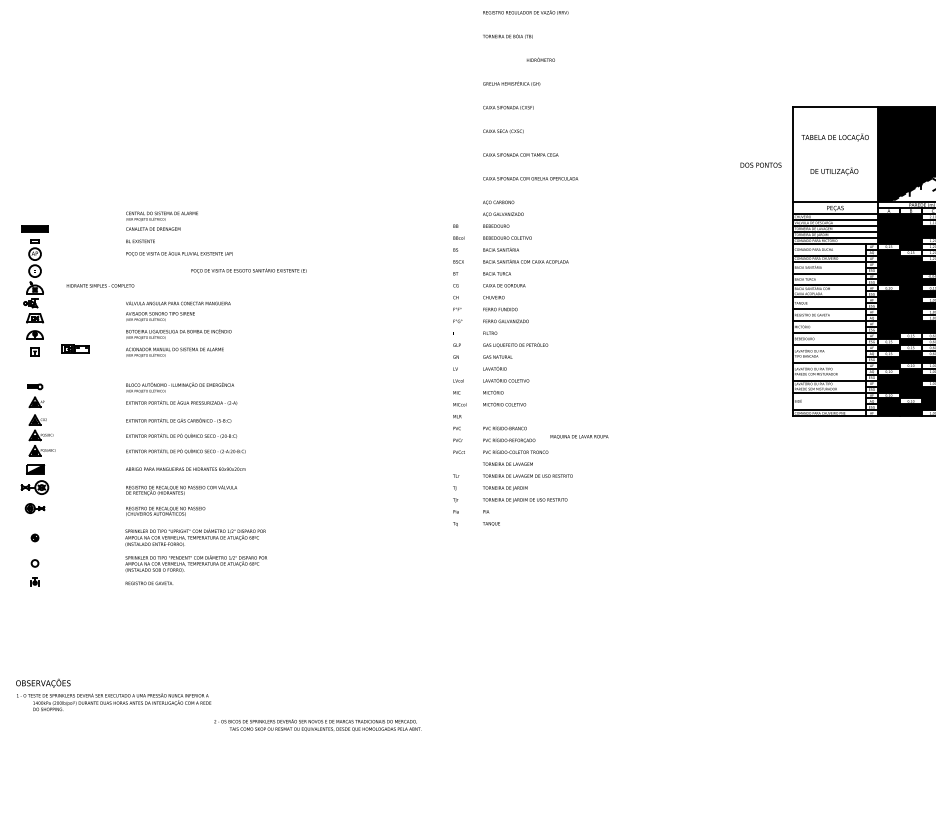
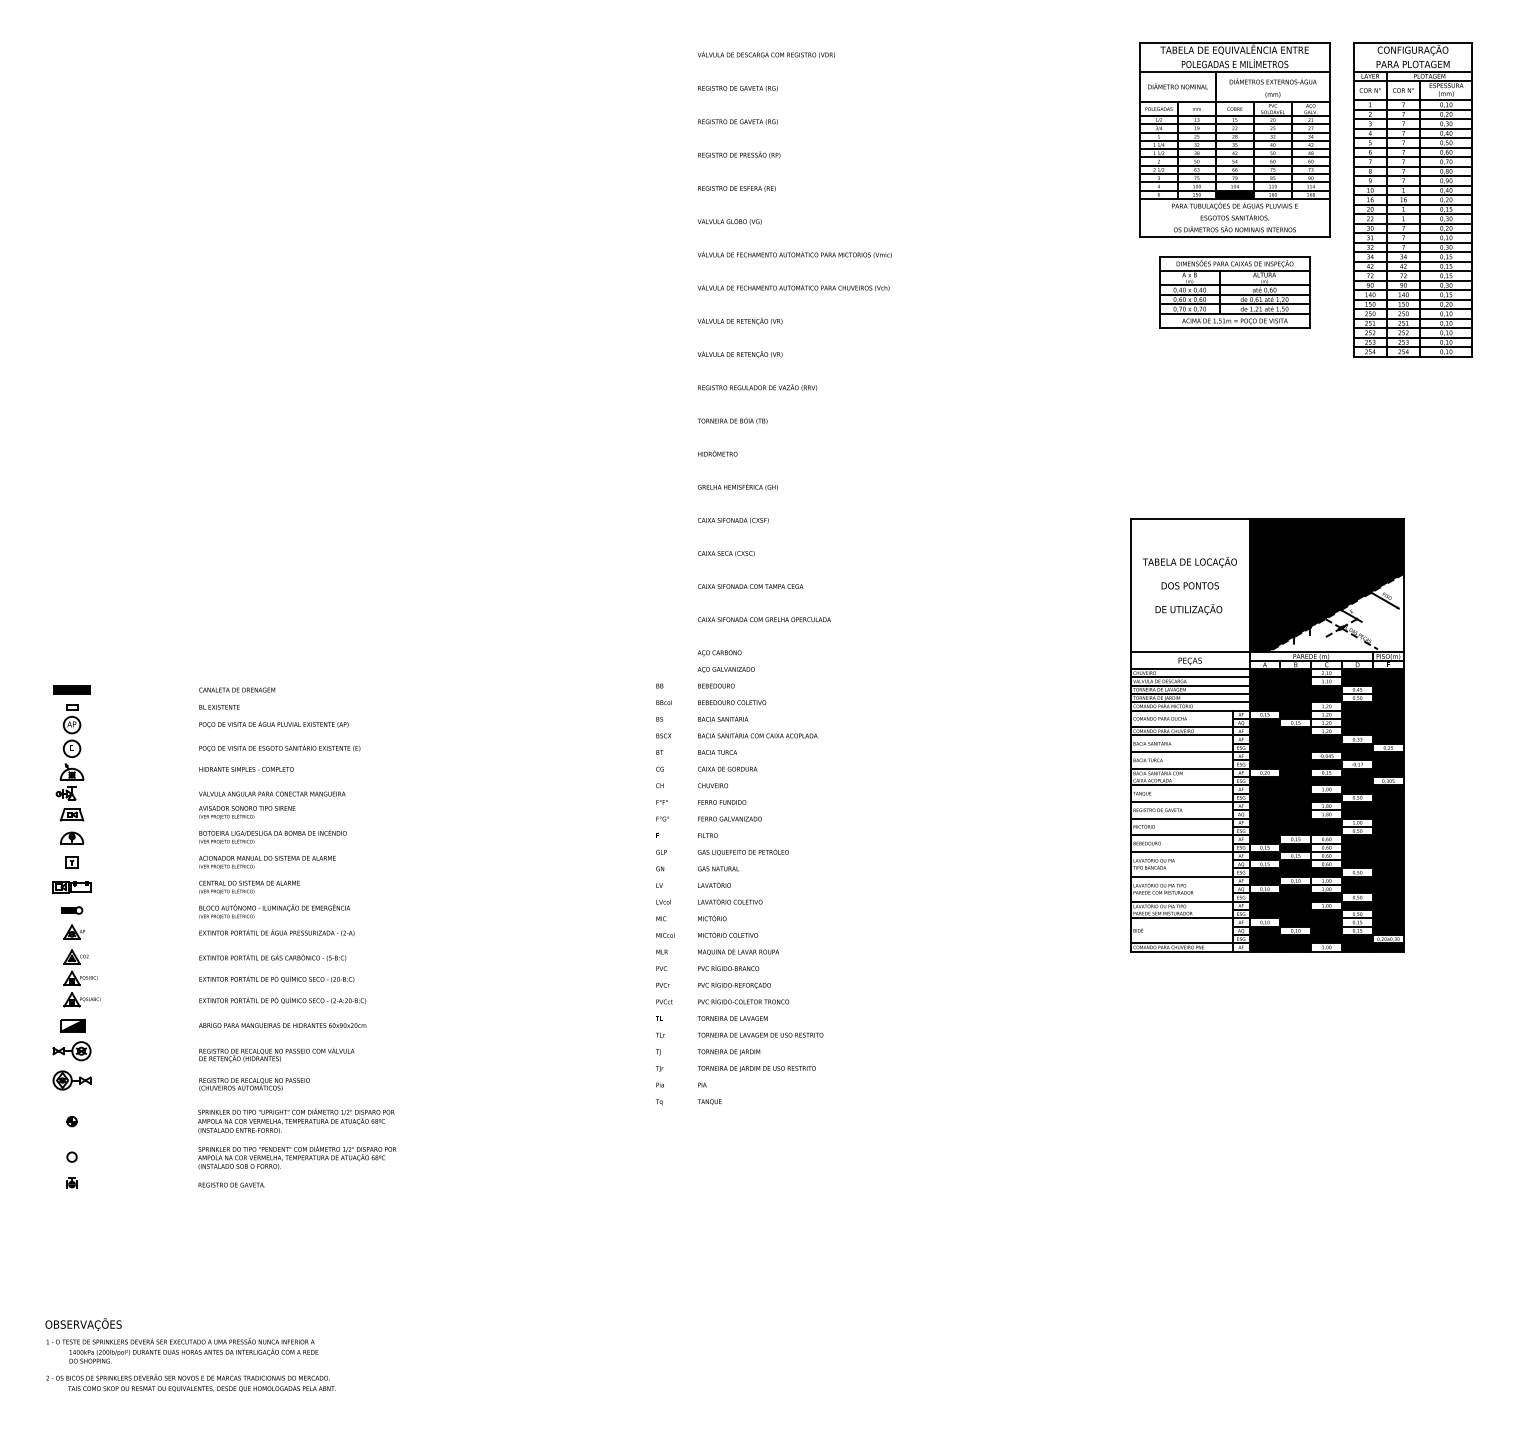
text: (540, 59) -> (717, 453), moved
text: (760, 164) -> (1189, 585), moved
text: (162, 215) -> (249, 886), moved
text: (248, 270) -> (279, 747), moved
text: (100, 285) -> (246, 769), moved
part: (75, 349) -> (71, 887), moved
text: (579, 436) -> (738, 951), moved
part: (34, 508) -> (71, 1080), size x1.43
text: (317, 724) -> (190, 1382), moved

